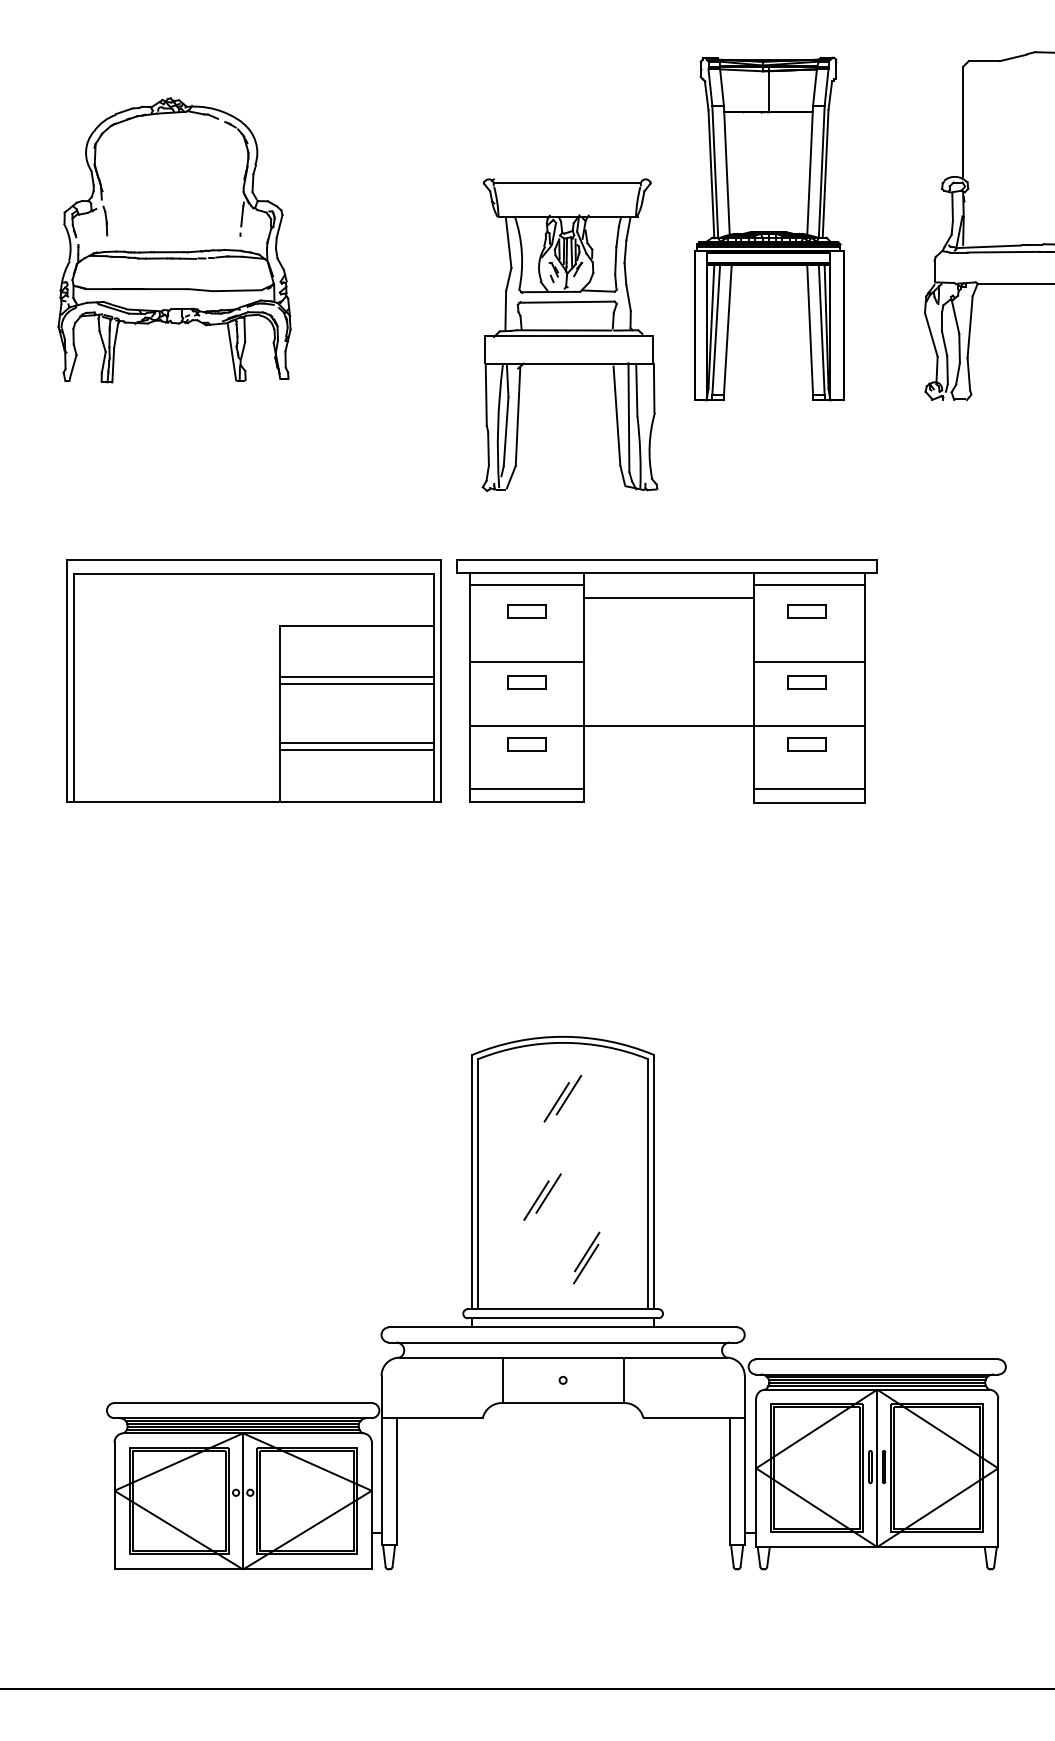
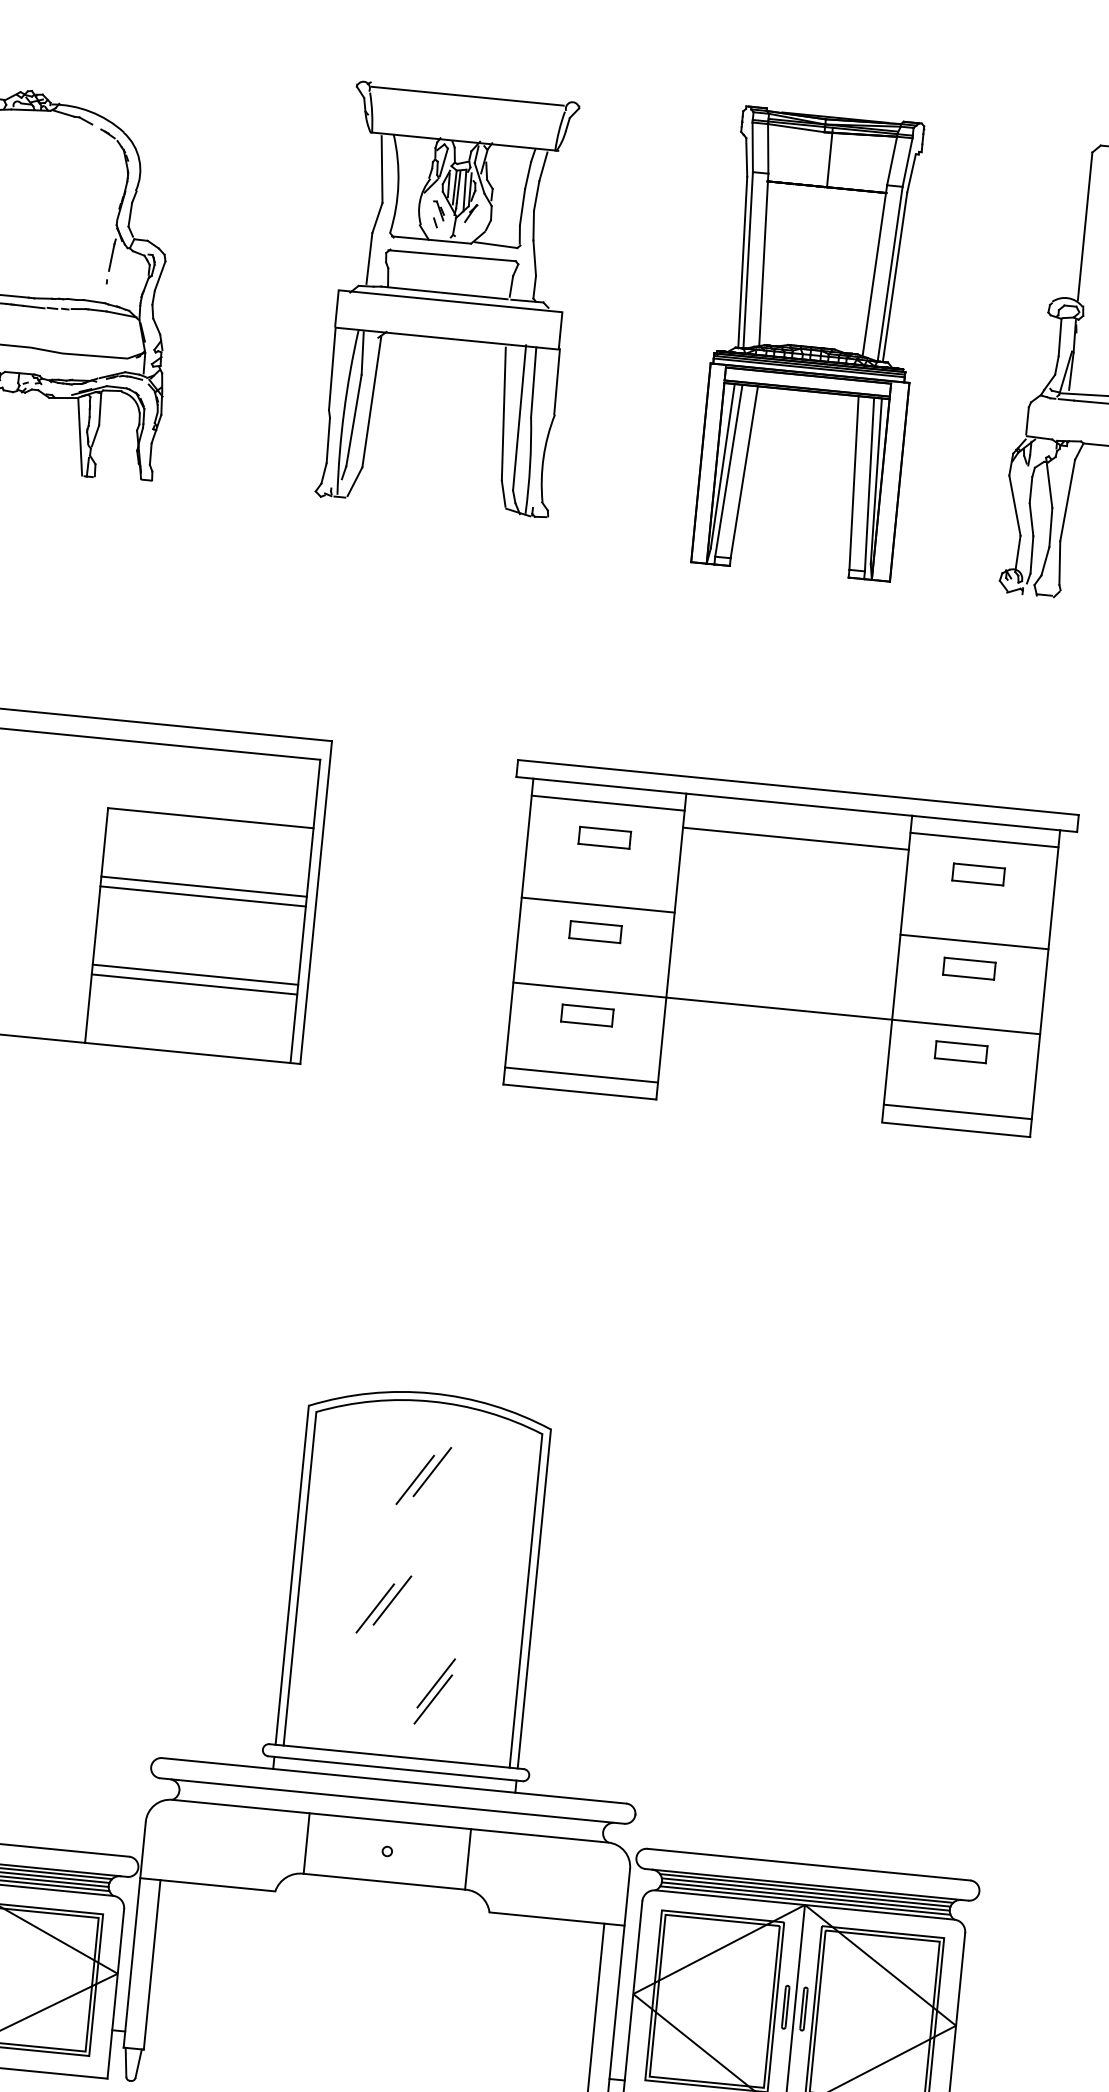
part: (569, 334) -> (451, 299), moved
part: (666, 681) -> (781, 949), moved

